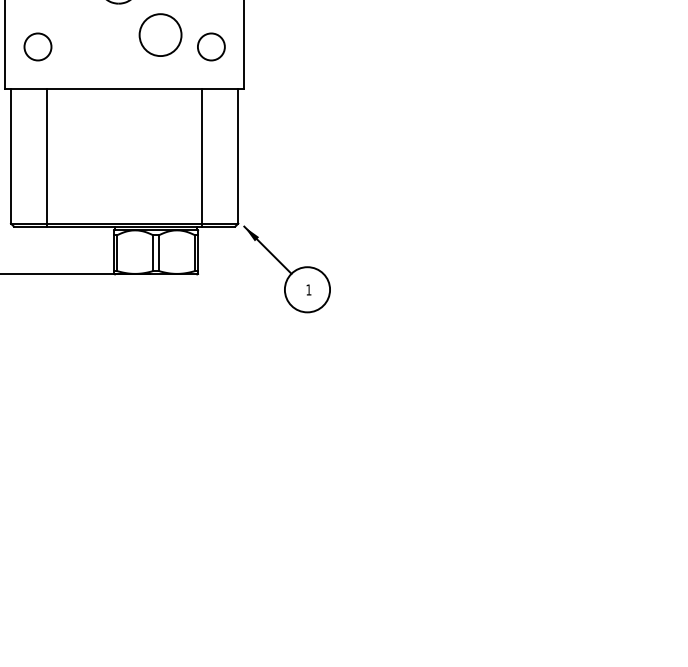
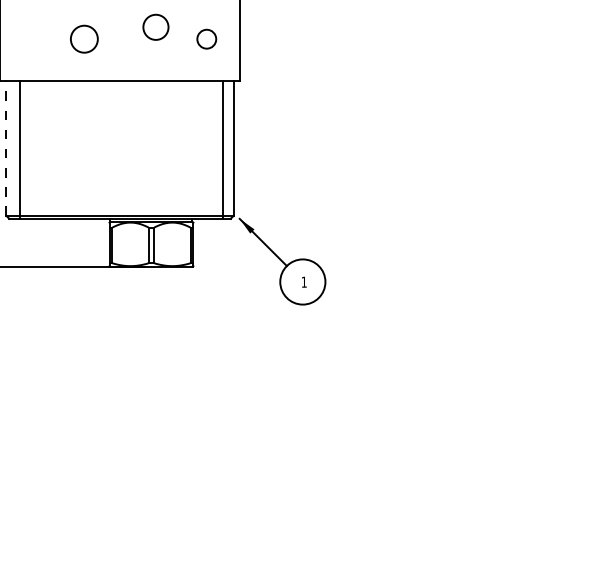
circle: (160, 35) -> (155, 27), size x0.6
circle: (37, 46) -> (83, 38), moved
circle: (211, 46) -> (206, 38), size x0.7
line: (11, 155) -> (6, 147), solid -> dashed
line: (46, 157) -> (19, 149), moved
line: (202, 157) -> (222, 149), moved

